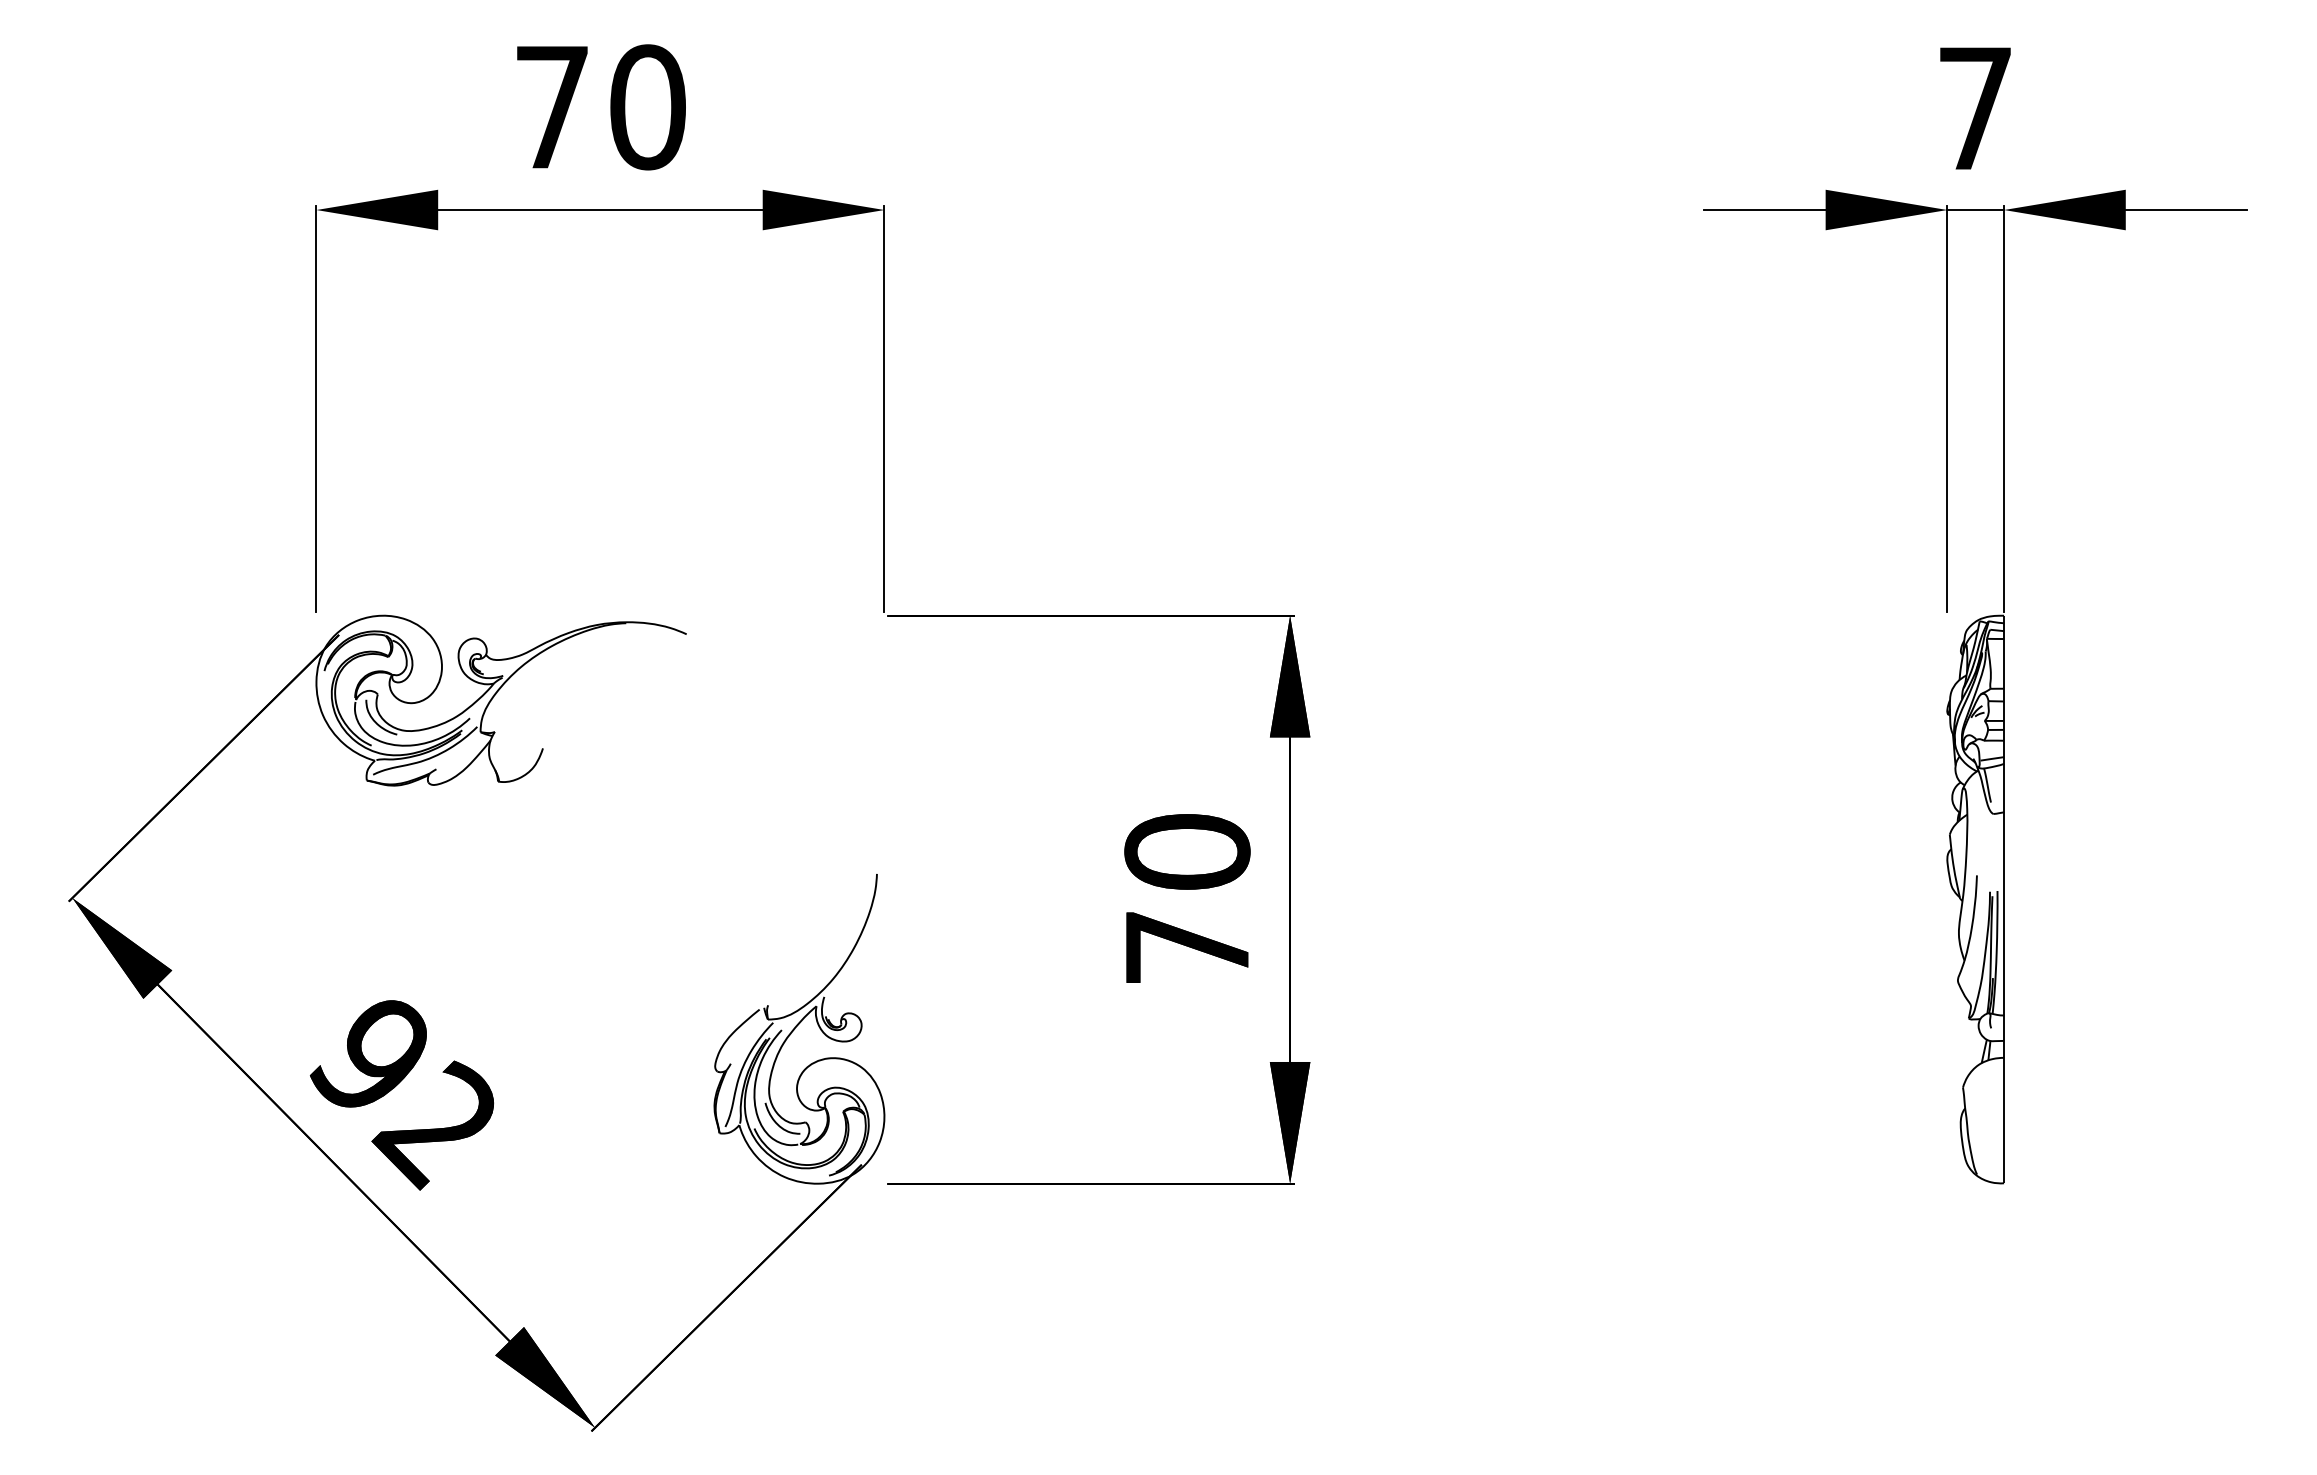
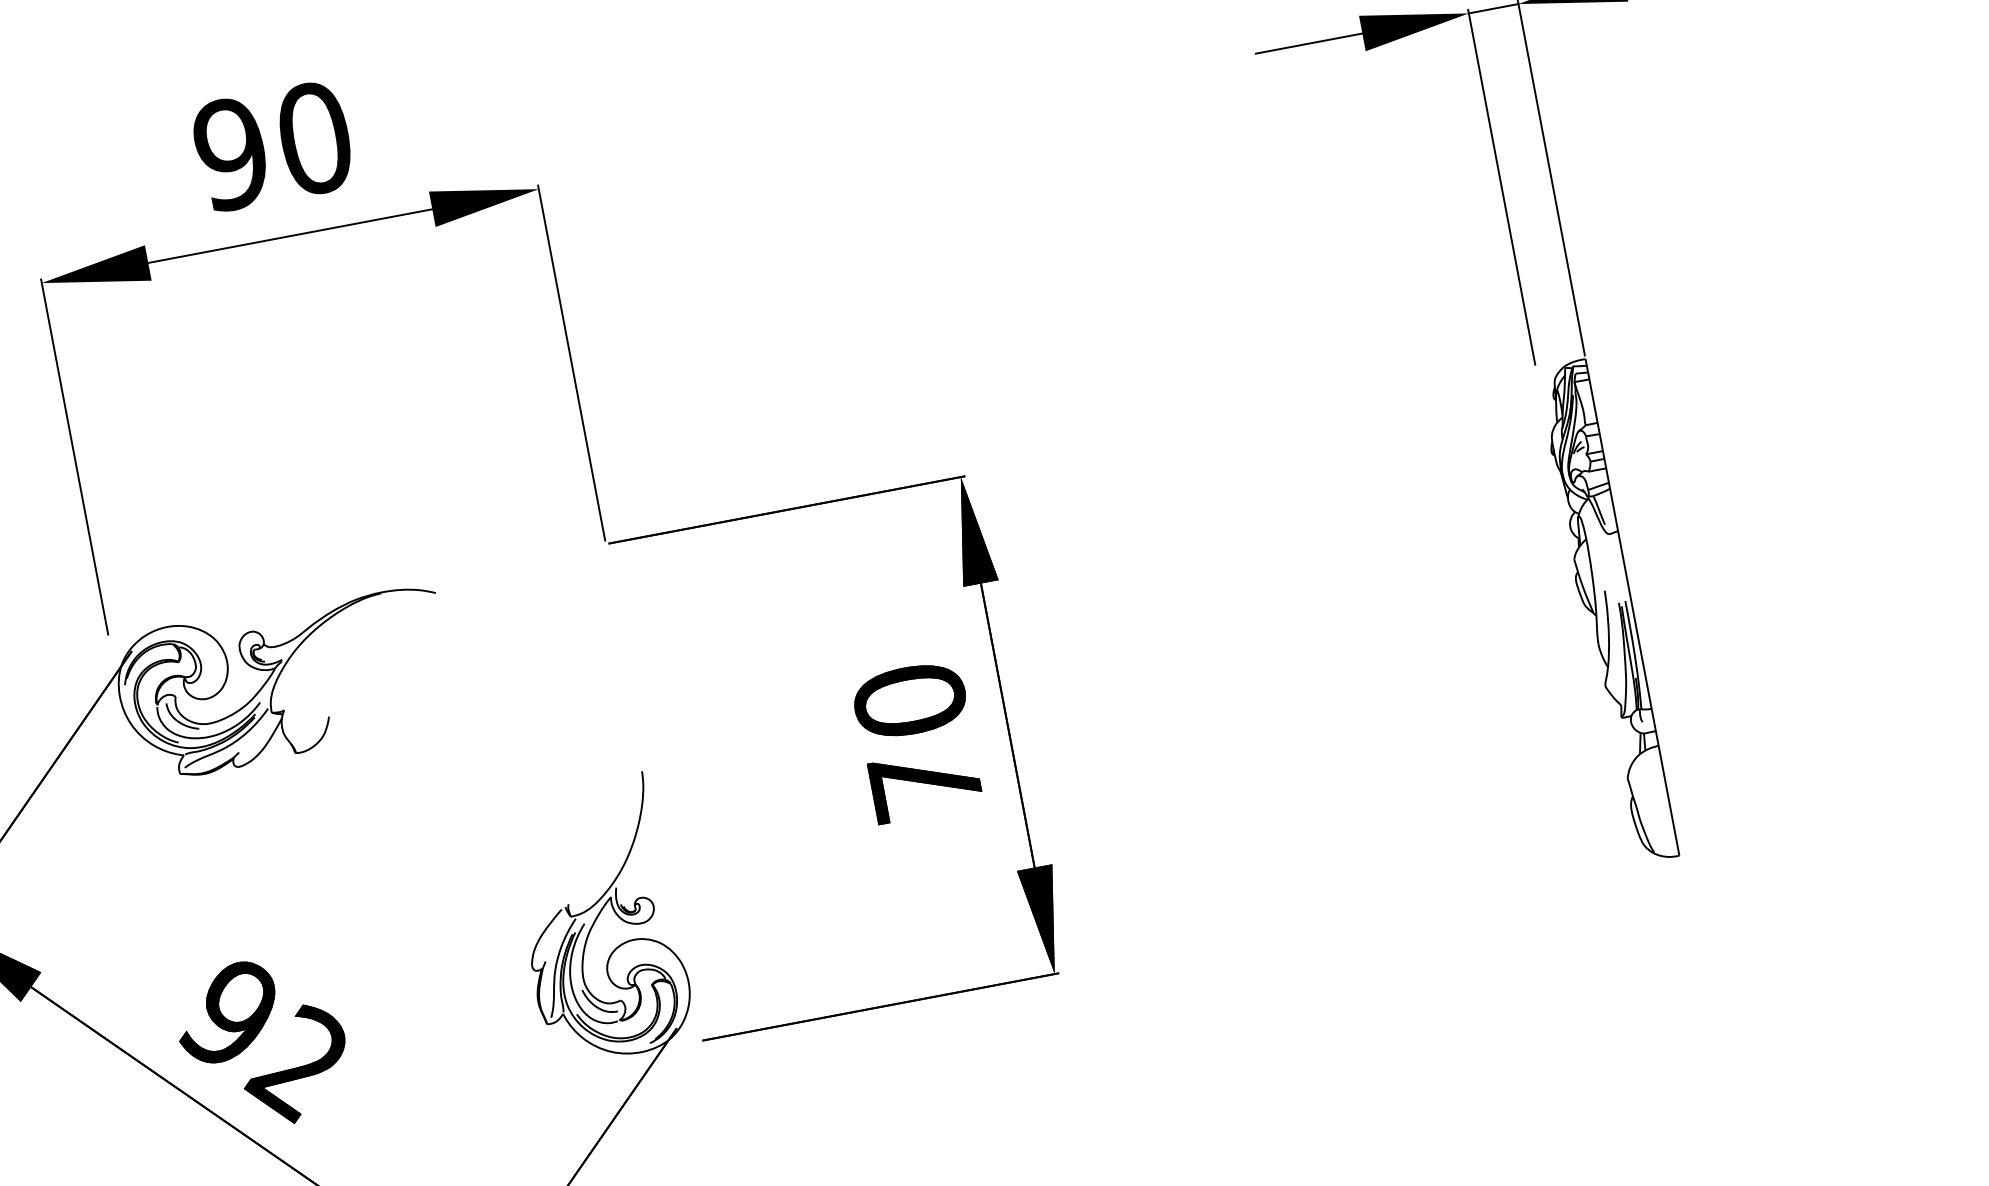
text: (551, 107) -> (230, 154), 70 -> 90

